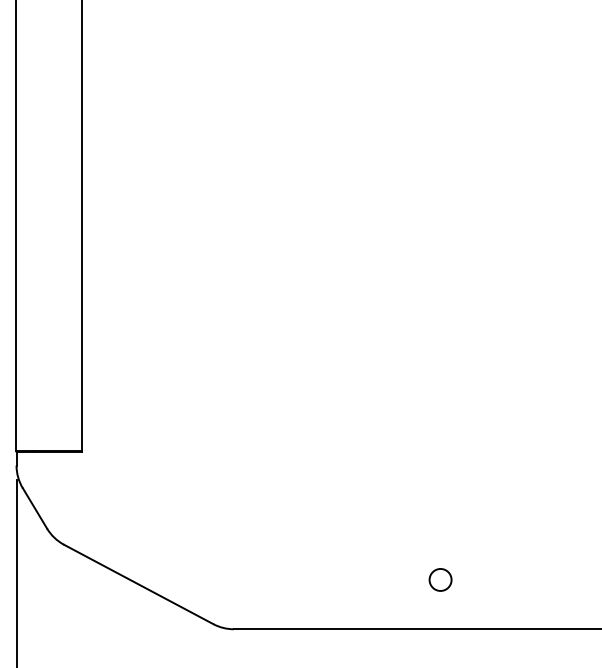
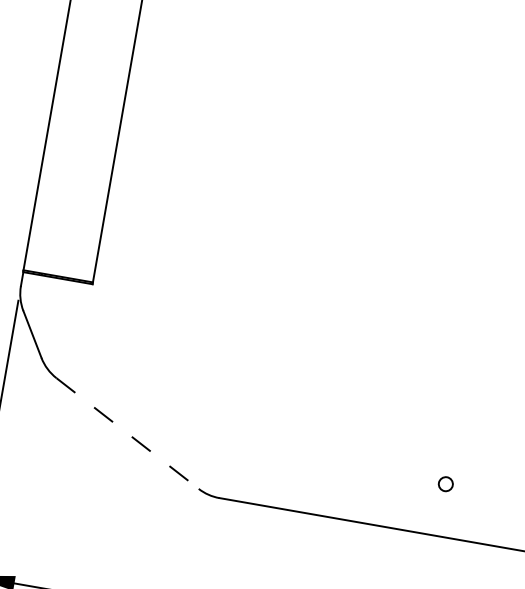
circle: (440, 579) -> (445, 483), size x0.6
line: (139, 584) -> (128, 433), solid -> dashed

